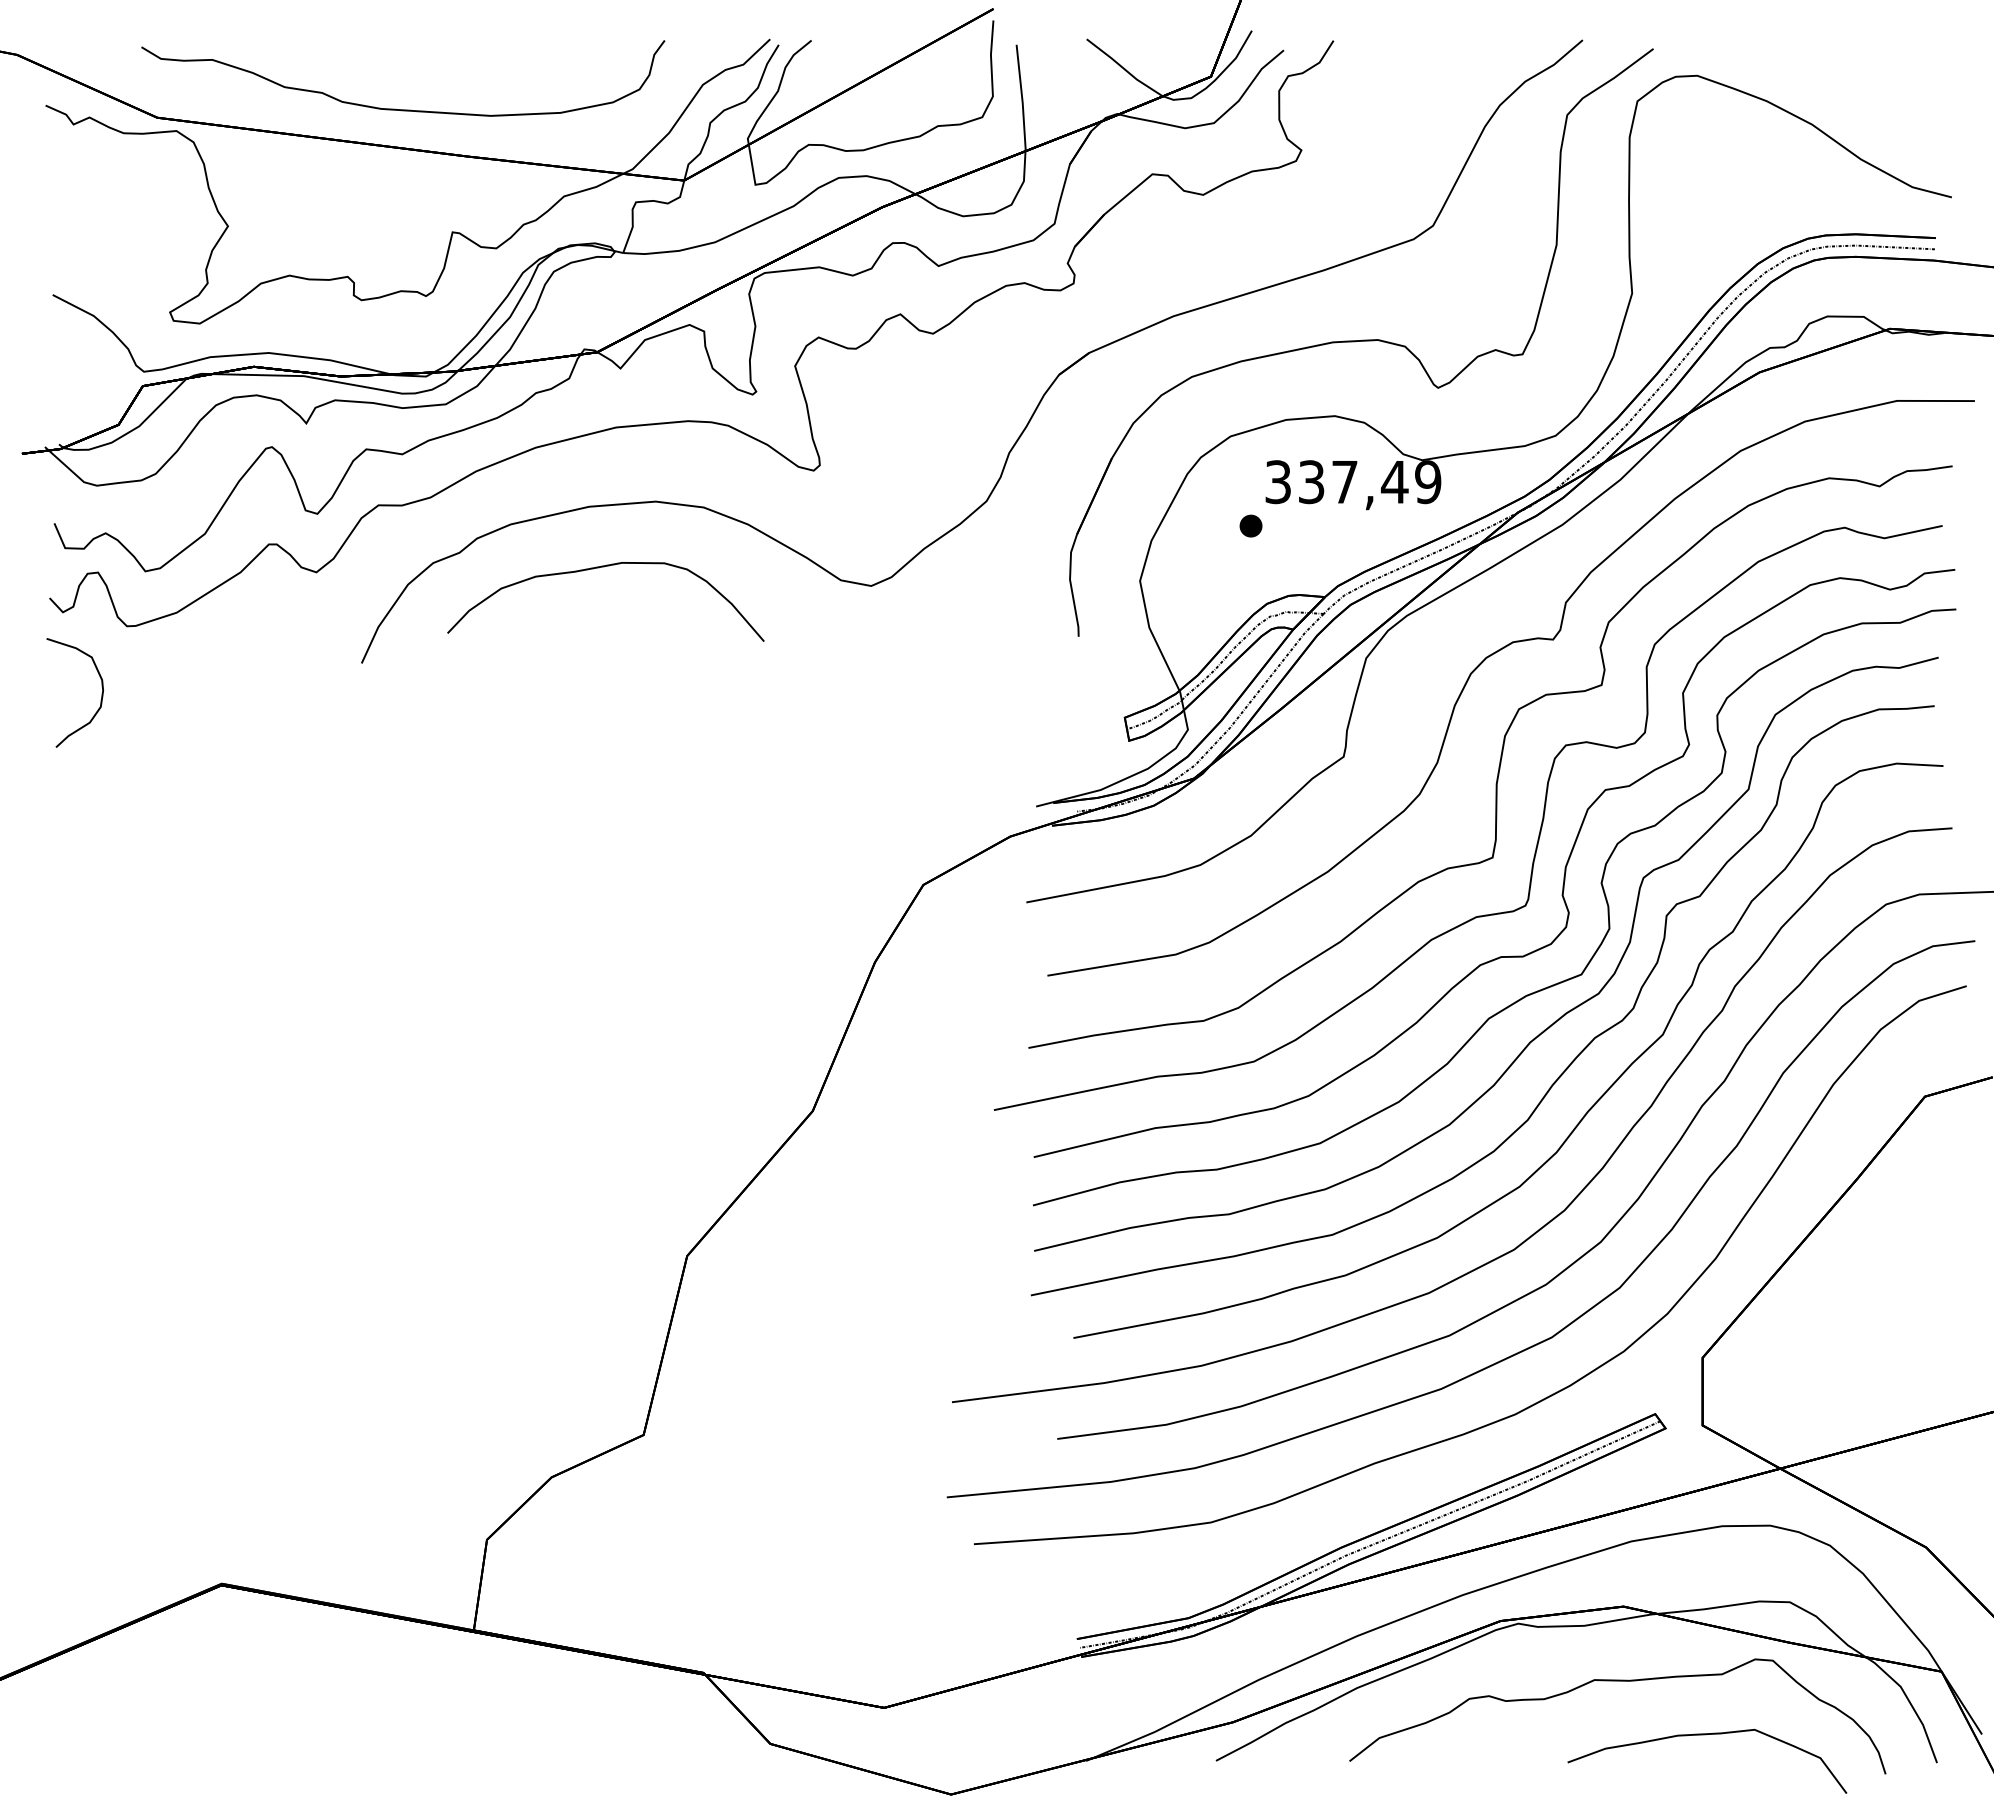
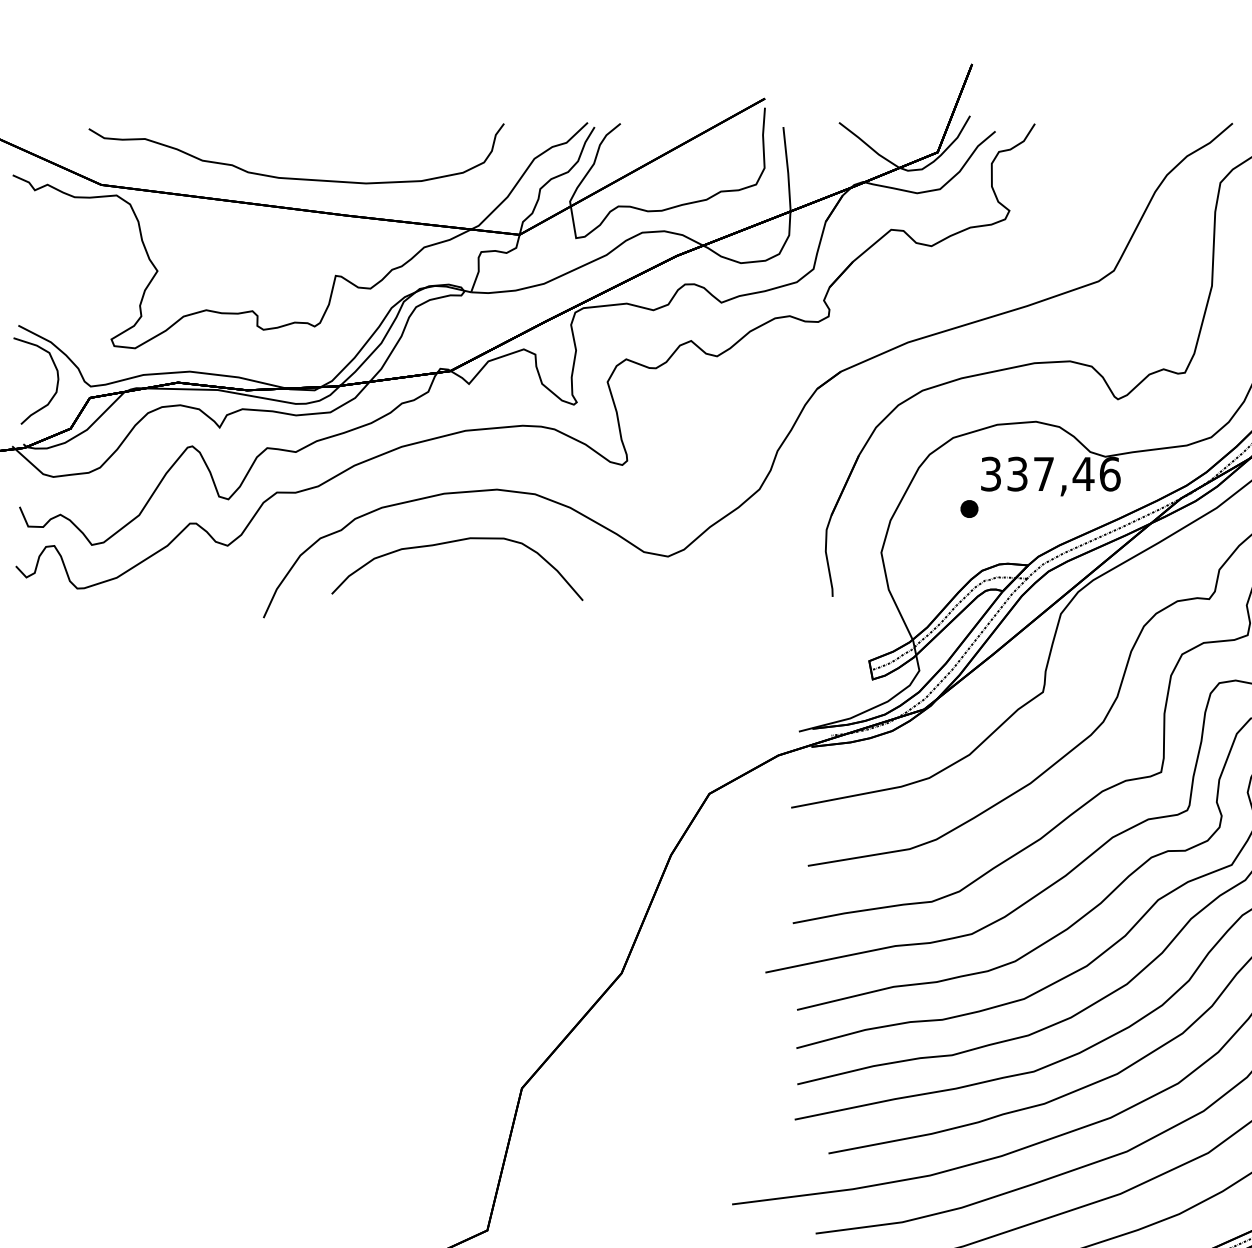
text: (1428, 482) -> (1110, 474), 337,49 -> 337,46
curve: (101, 693) -> (57, 381), moved

